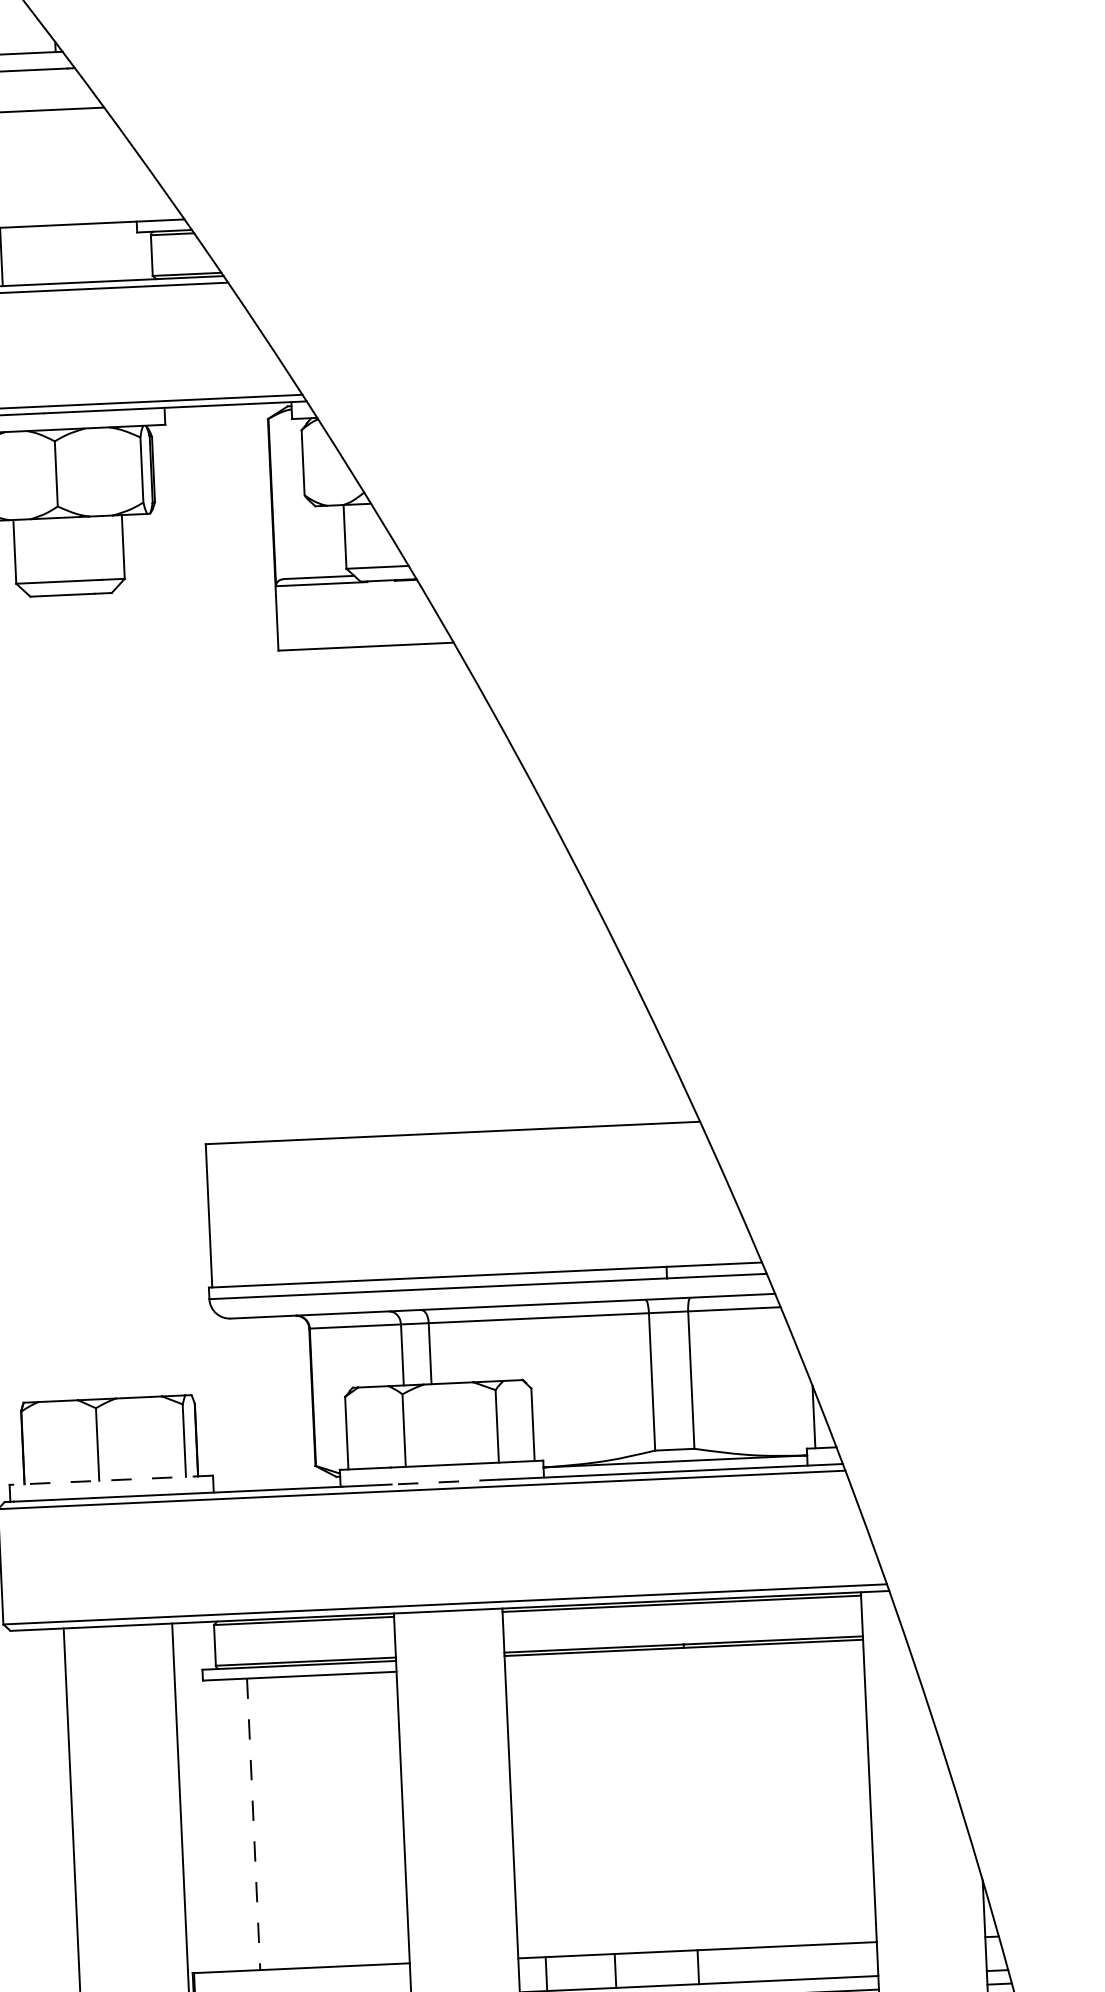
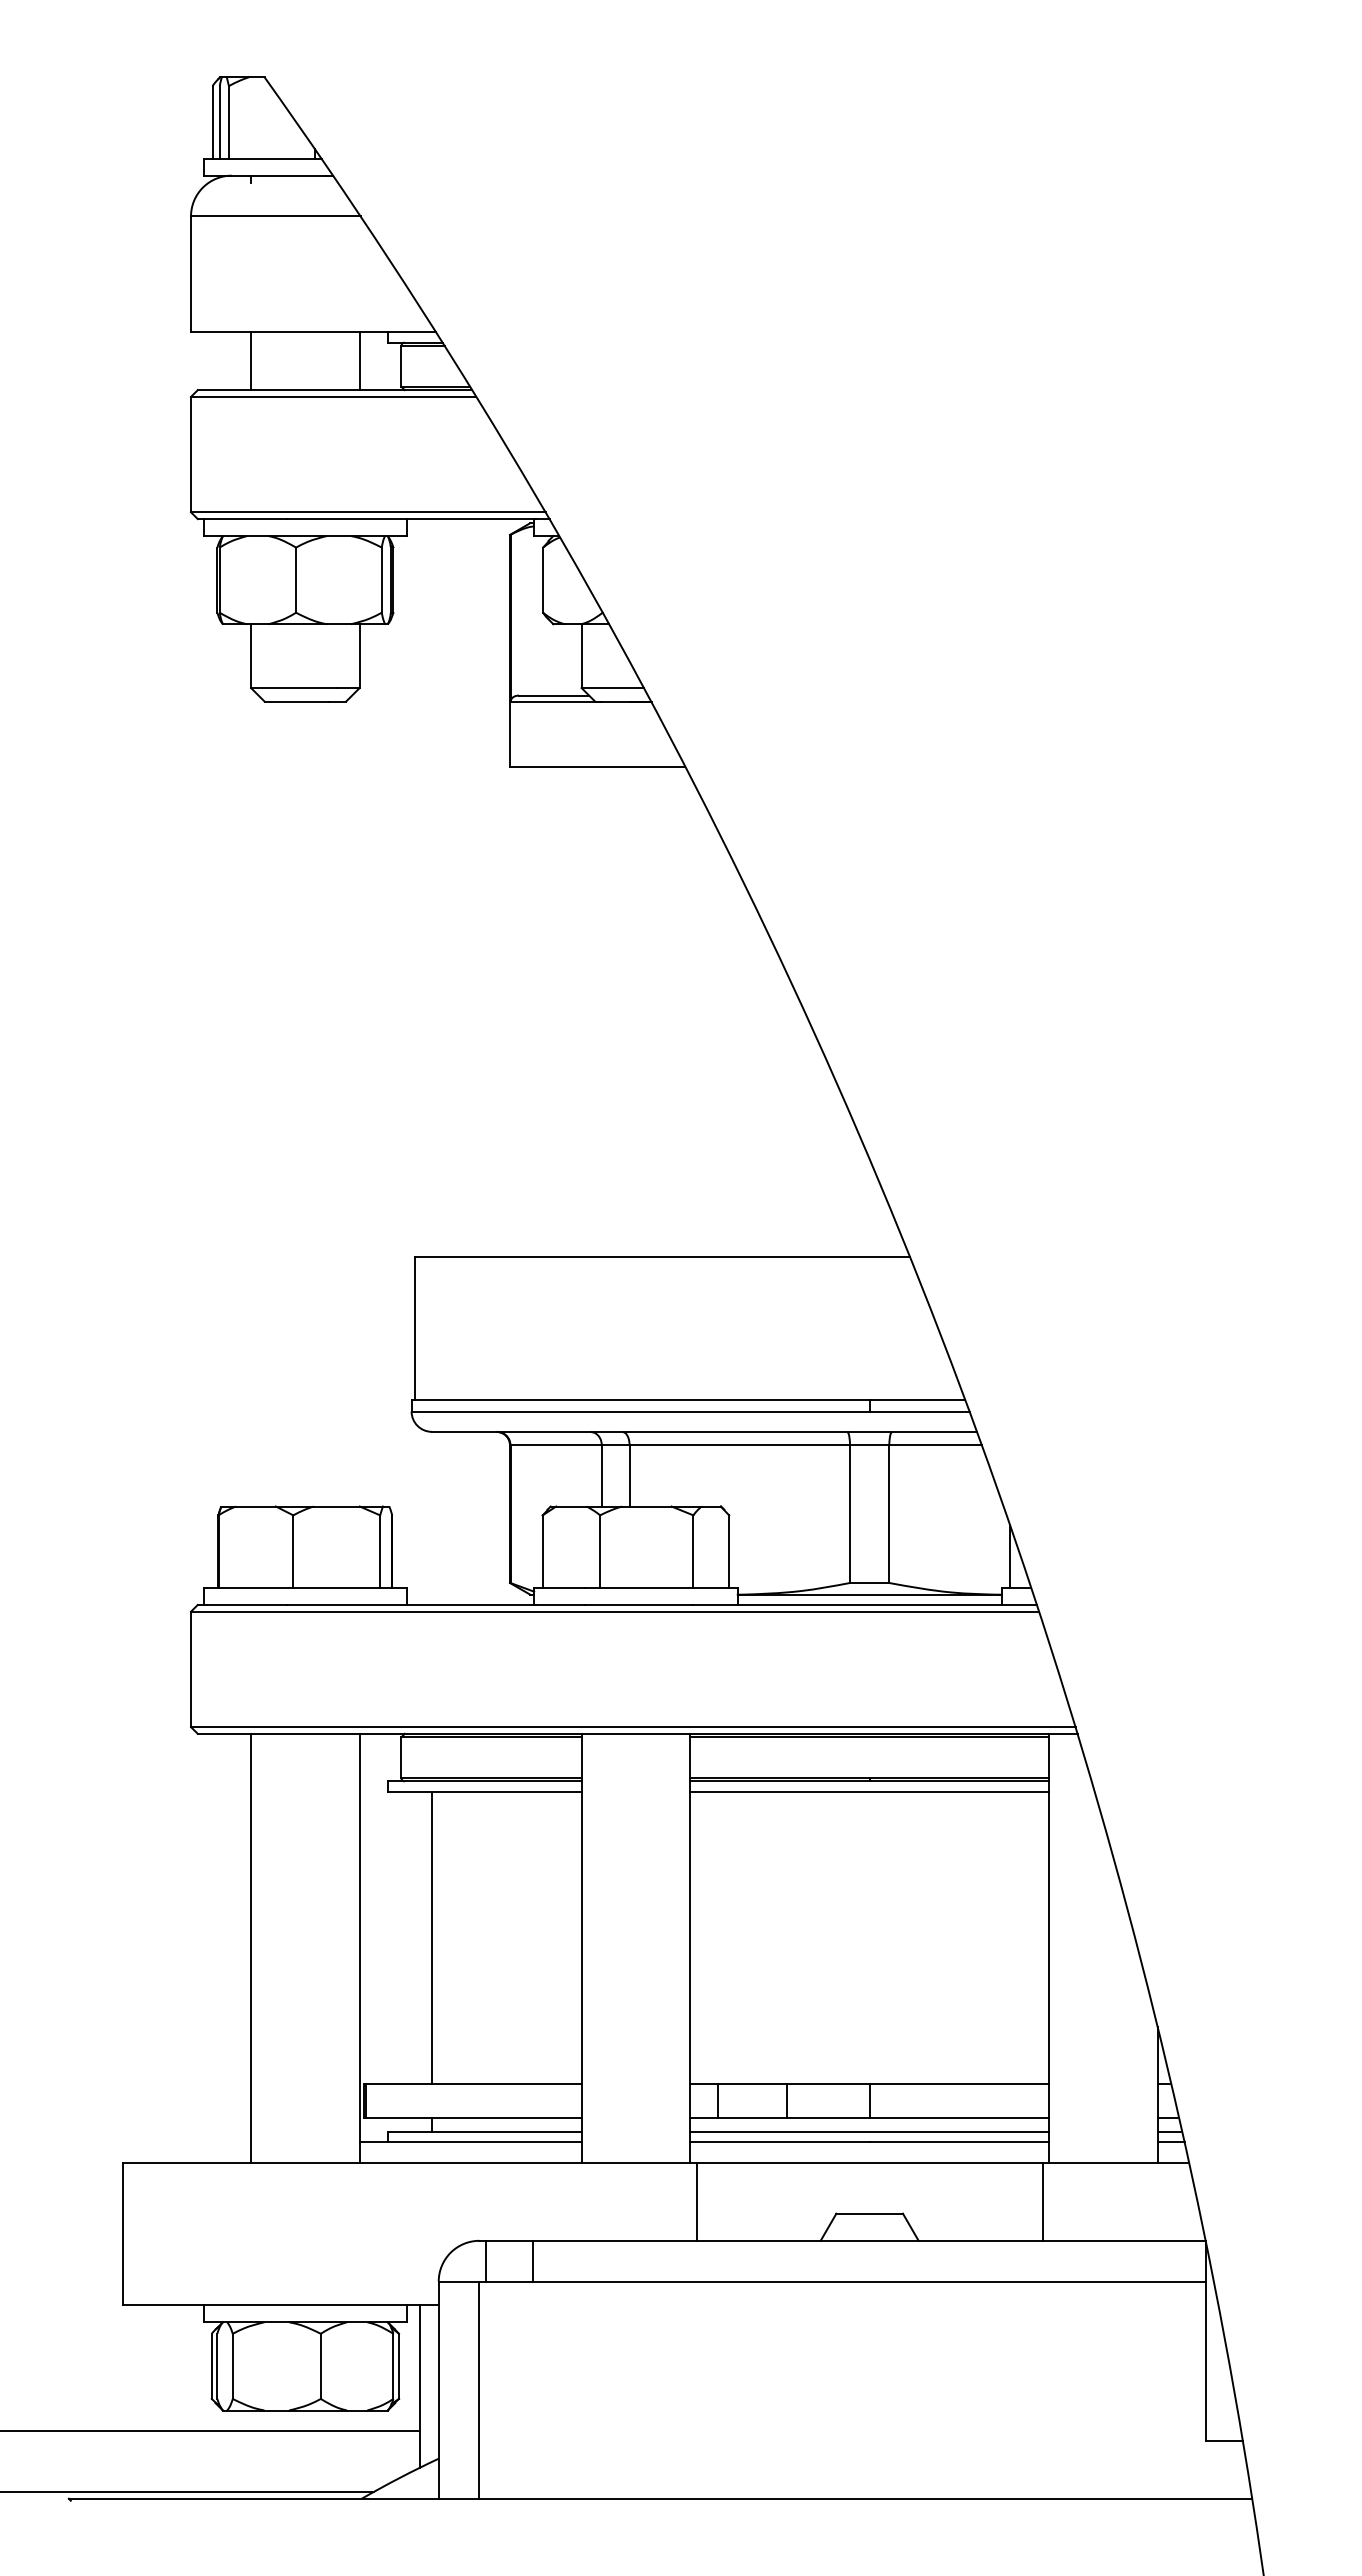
line: (109, 251) -> (359, 360), added
line: (112, 1479) -> (306, 1587), dashed -> solid
line: (444, 1481) -> (638, 1604), dashed -> solid
line: (684, 1659) -> (869, 1792), added
line: (253, 1824) -> (431, 1938), dashed -> solid

